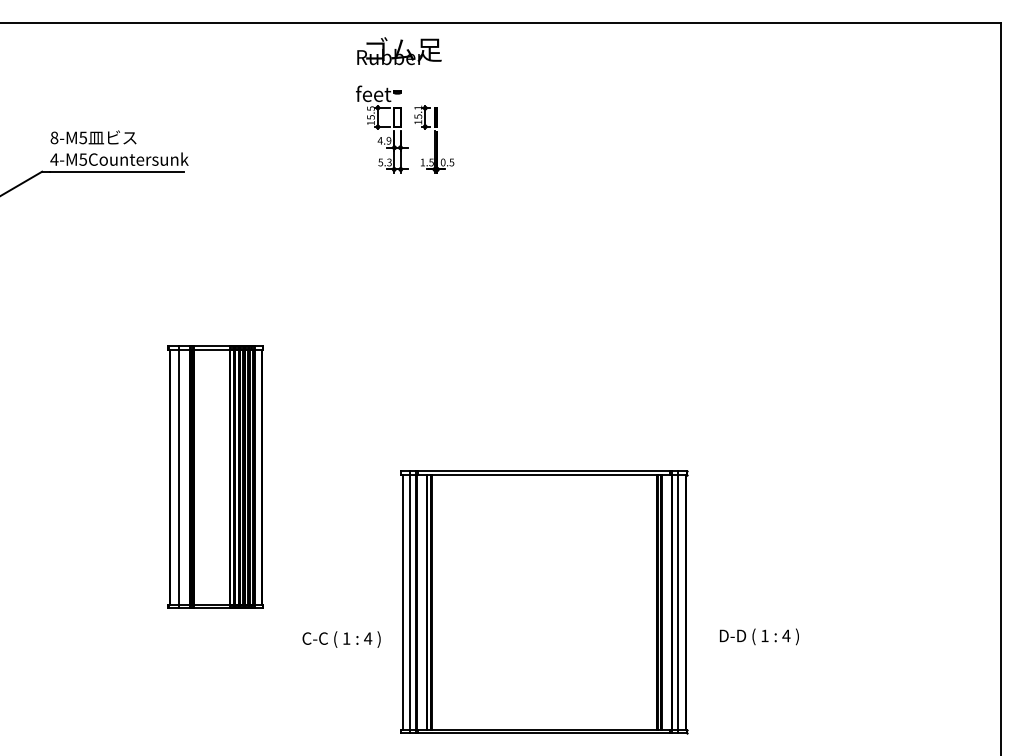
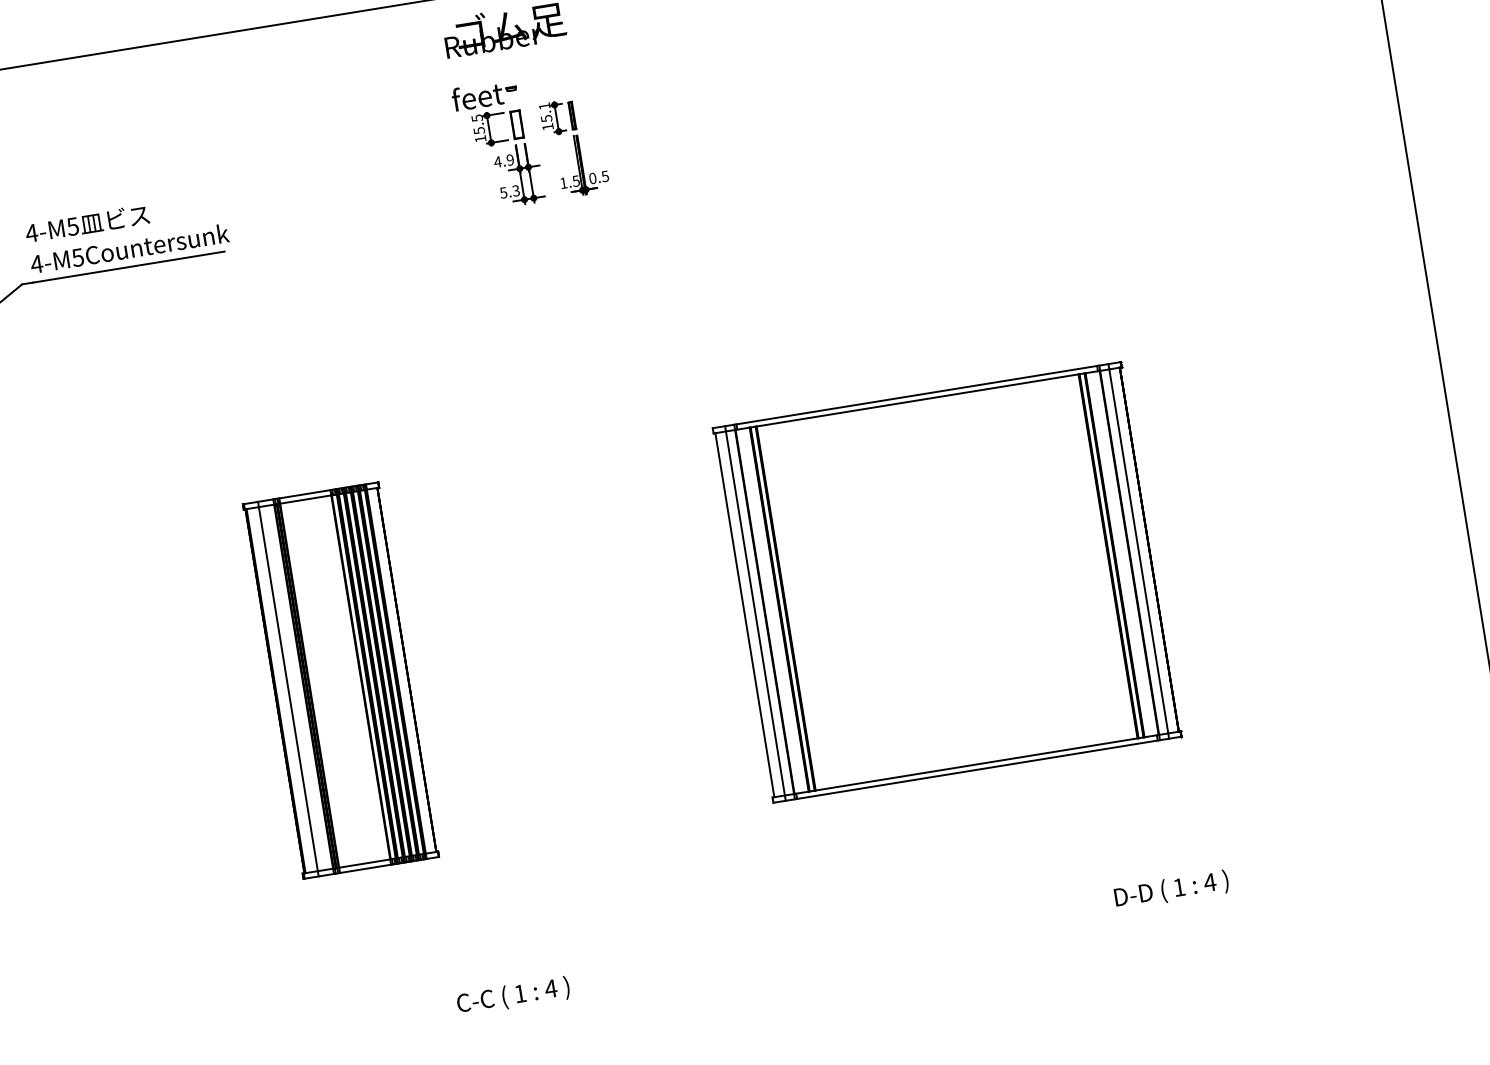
text: (54, 137) -> (31, 232), 8-M5 -> 4-M5
part: (544, 602) -> (947, 582), moved
text: (759, 636) -> (1171, 889), moved
text: (341, 639) -> (513, 996), moved

